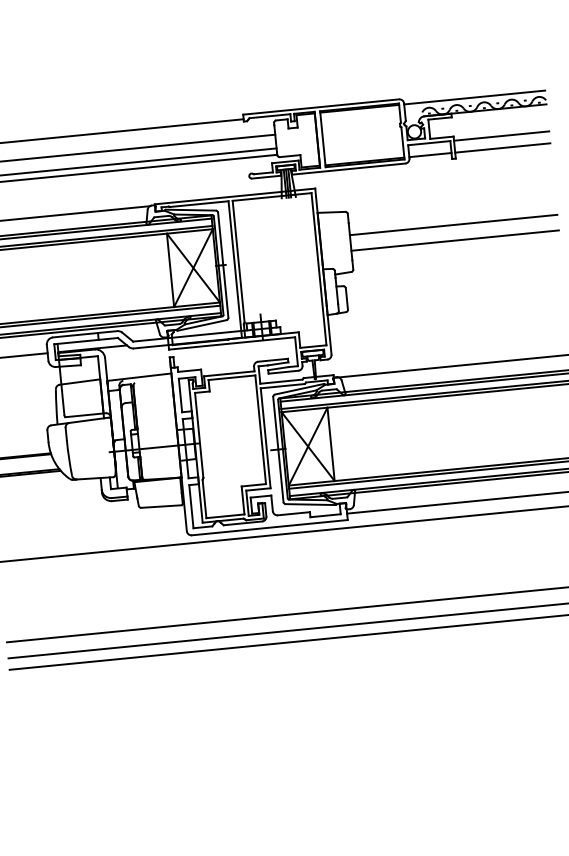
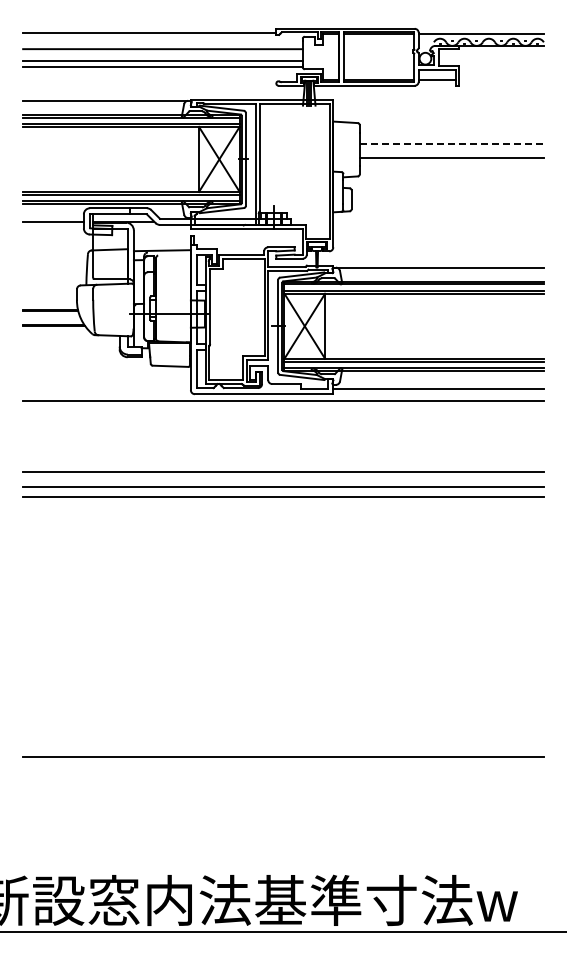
line: (501, 135) -> (501, 69), removed
line: (502, 148) -> (501, 80), removed
line: (454, 224) -> (452, 143), solid -> dashed

